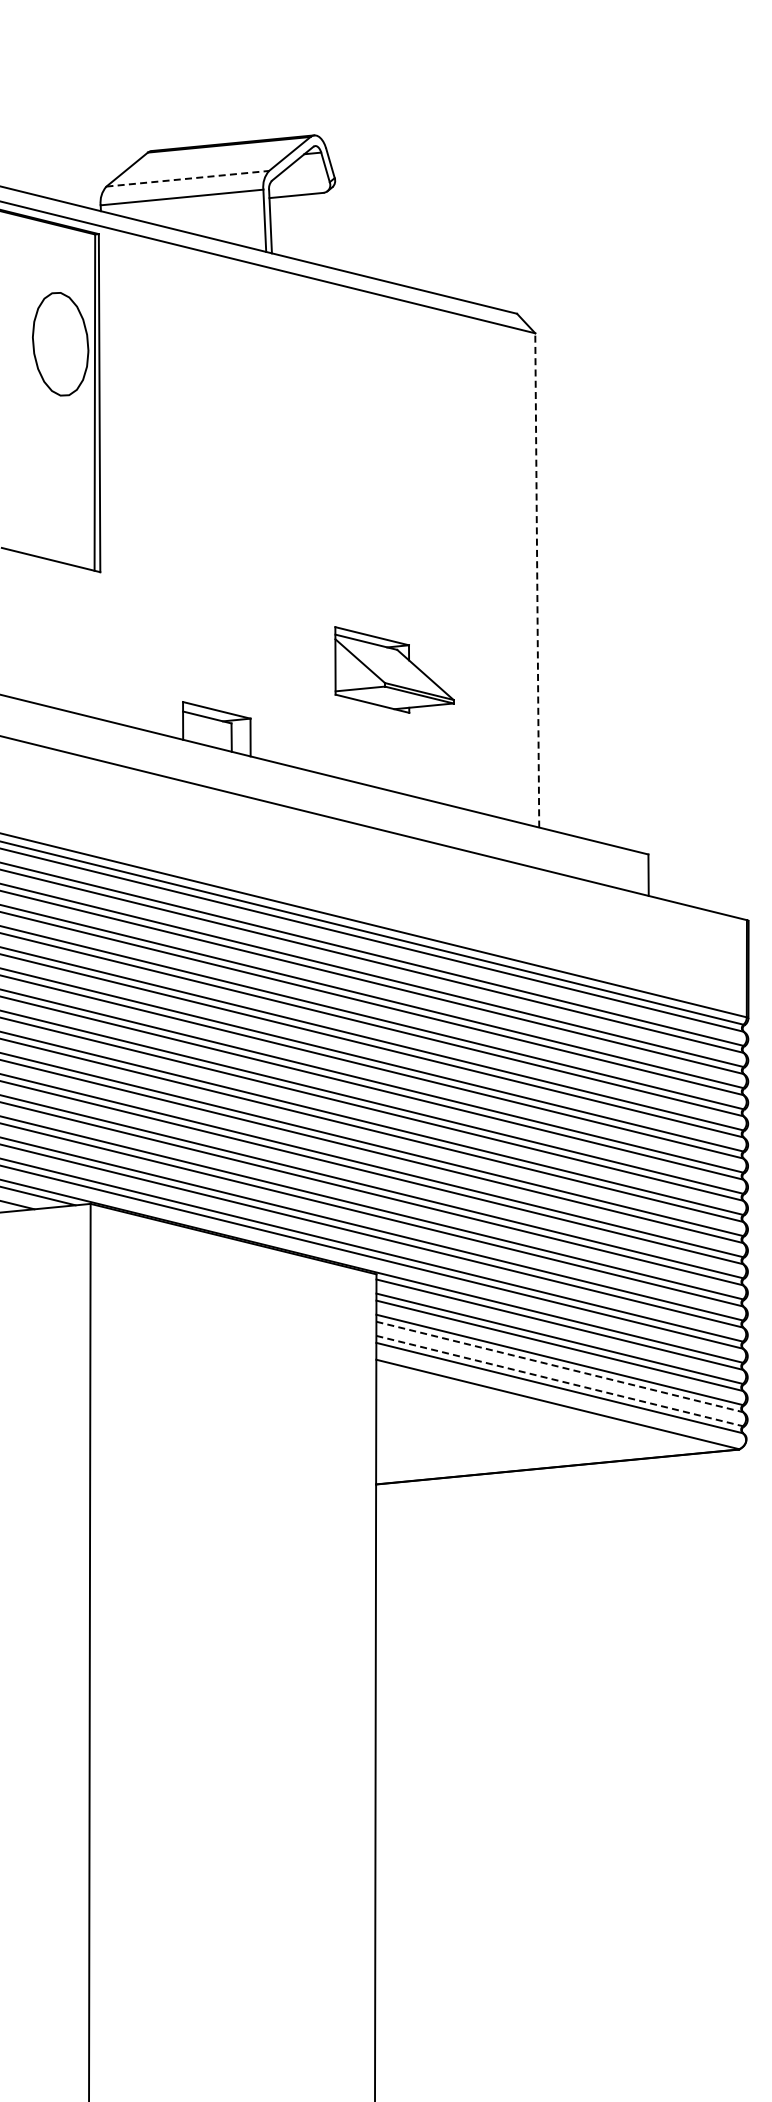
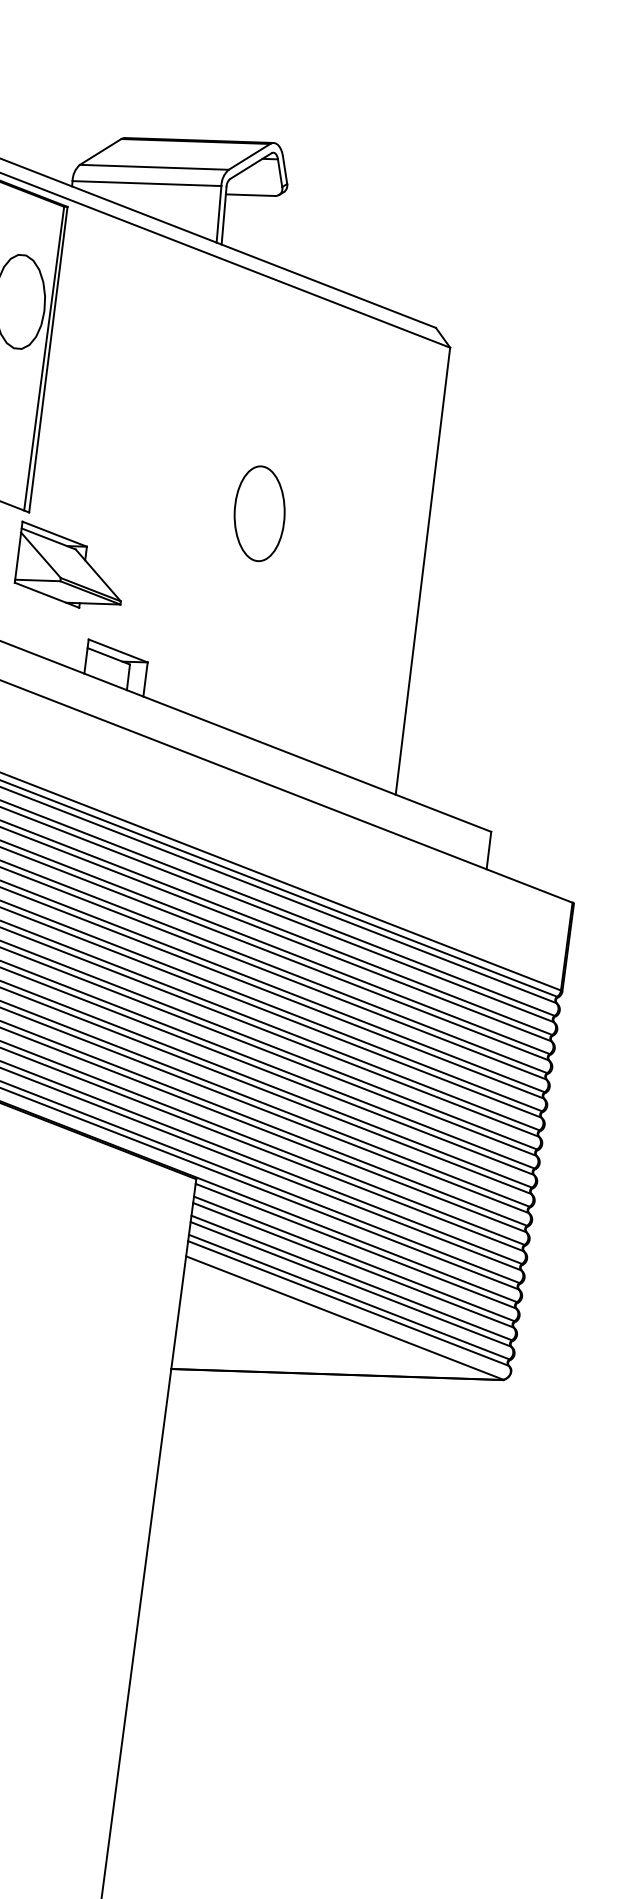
line: (187, 178) -> (154, 167), dashed -> solid
part: (350, 540) -> (258, 513), added
line: (537, 579) -> (423, 570), dashed -> solid
part: (394, 669) -> (70, 566), moved
line: (559, 1366) -> (350, 1283), dashed -> solid
line: (559, 1381) -> (349, 1297), dashed -> solid

